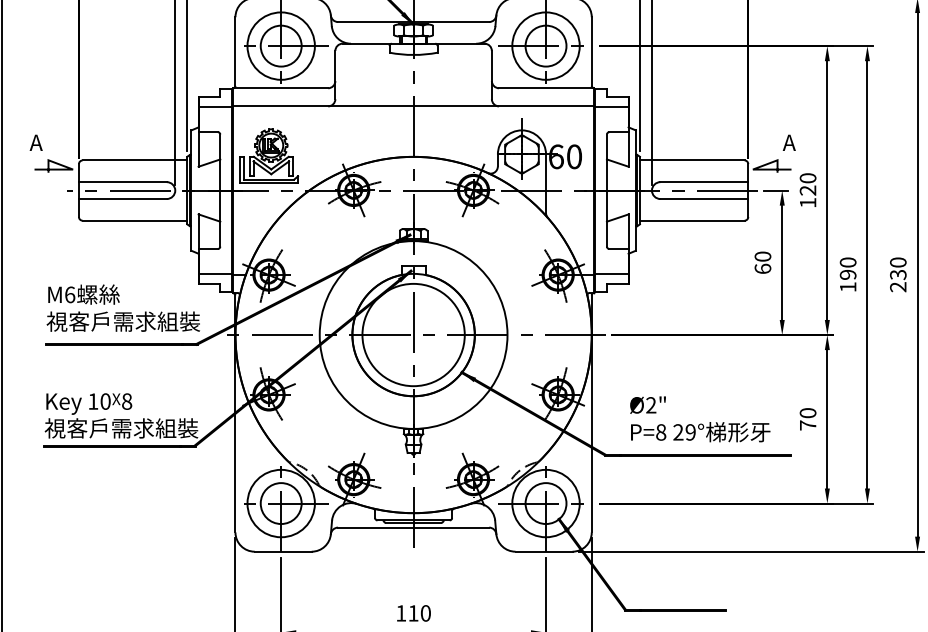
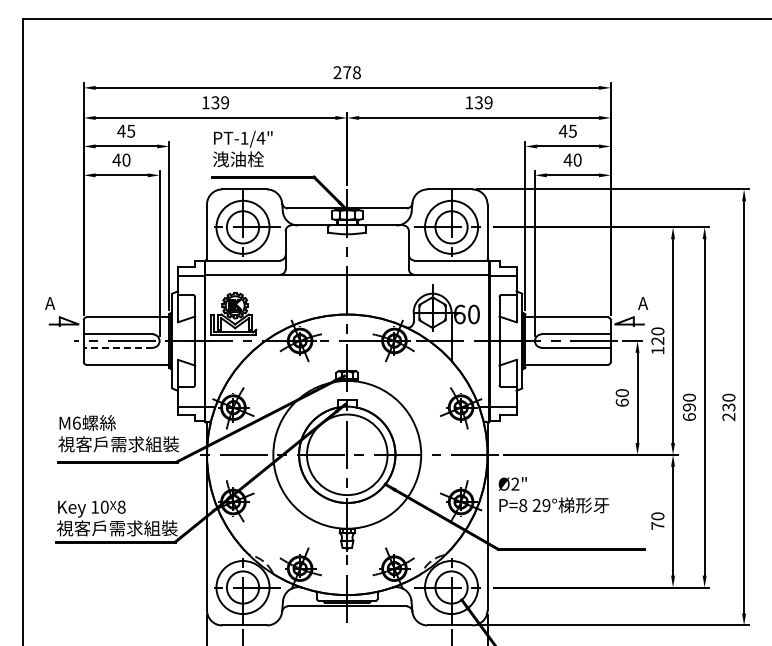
line: (123, 198) -> (118, 347), solid -> dashed
text: (846, 286) -> (688, 416), 190 -> 690
text: (699, 419) -> (553, 495), moved

